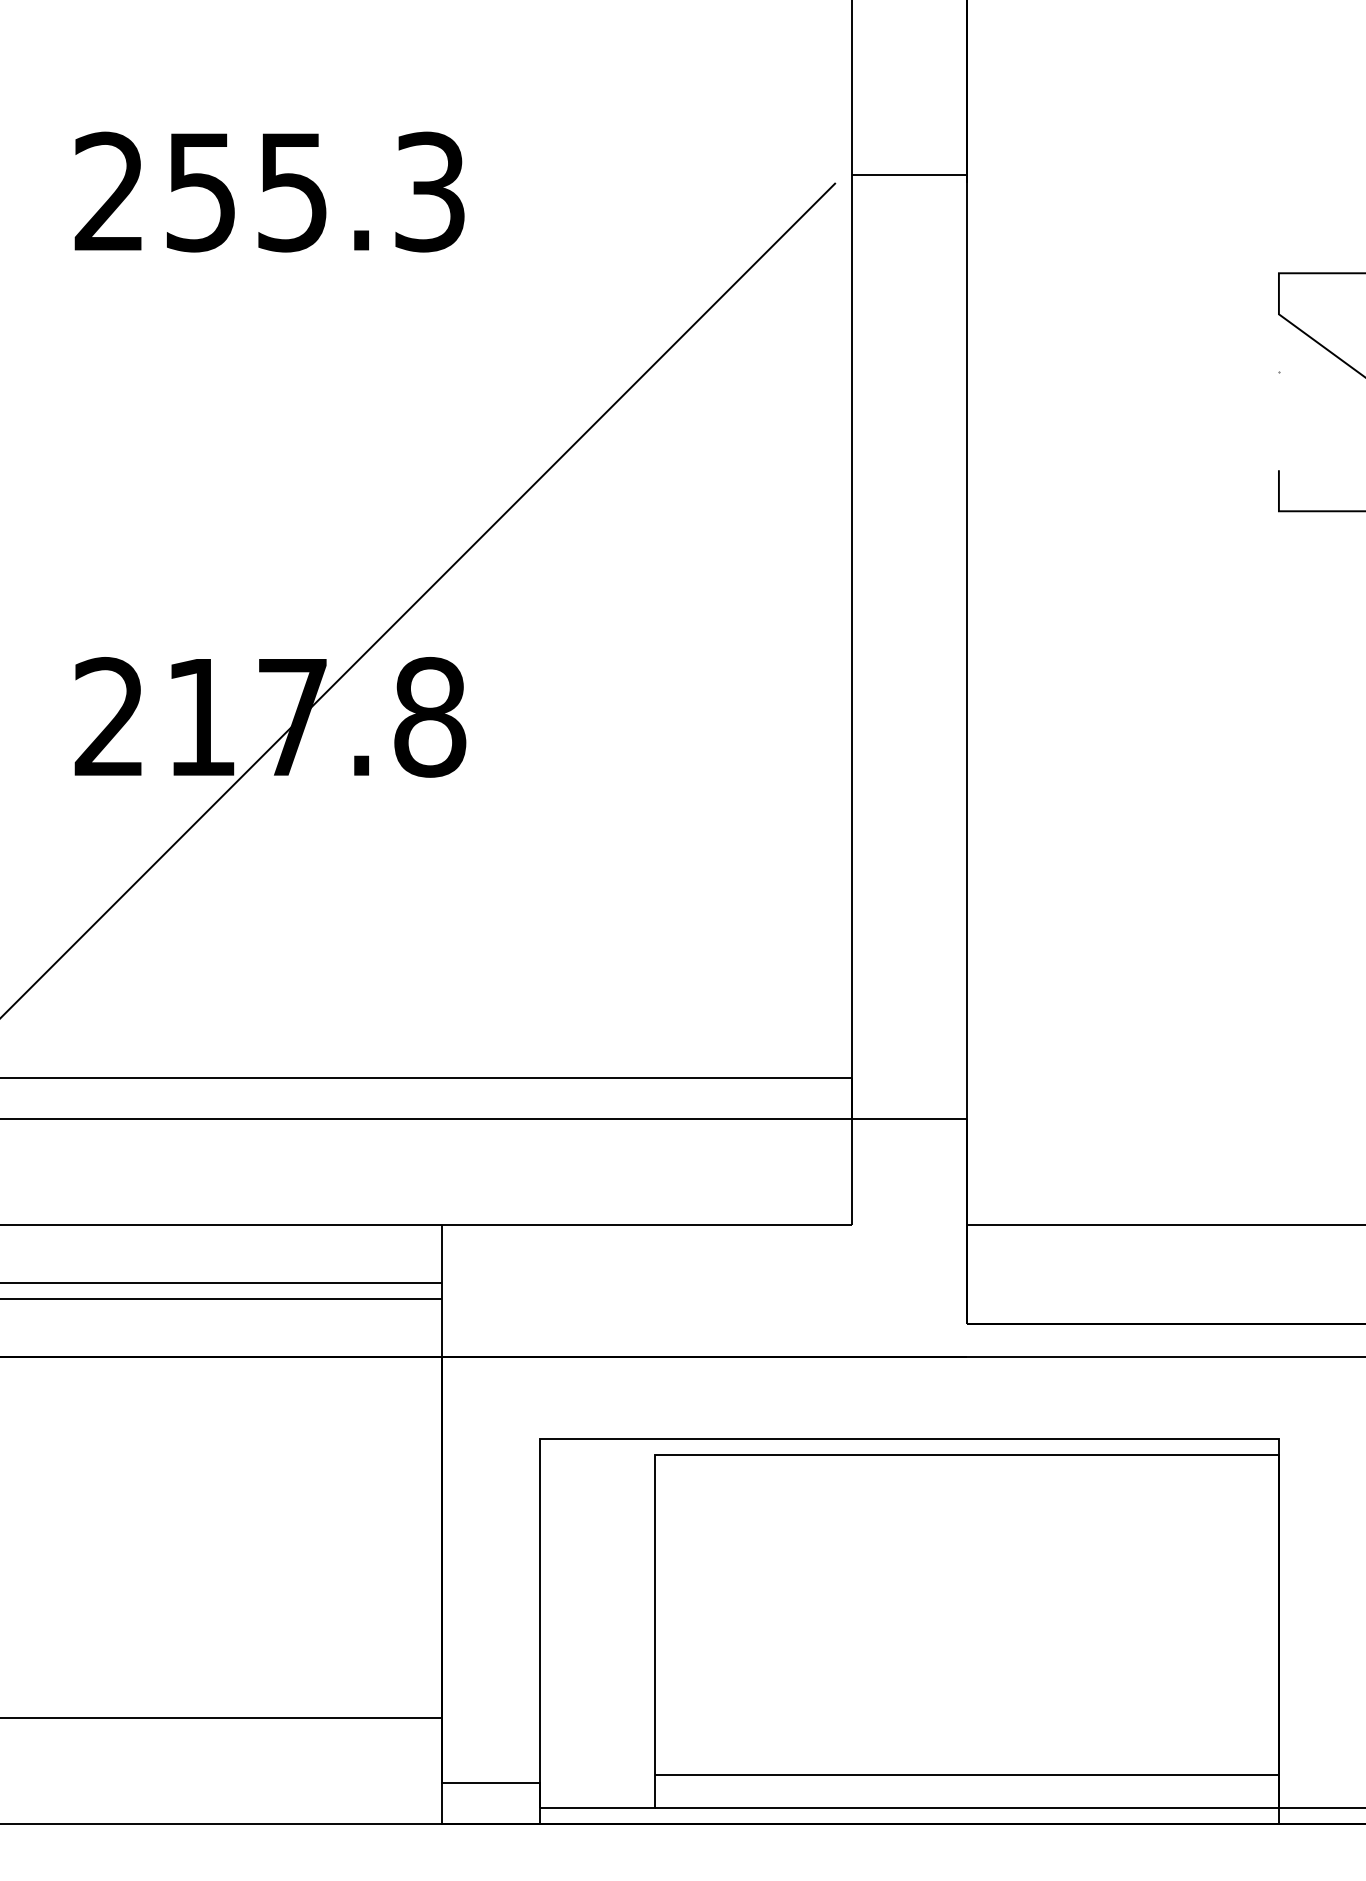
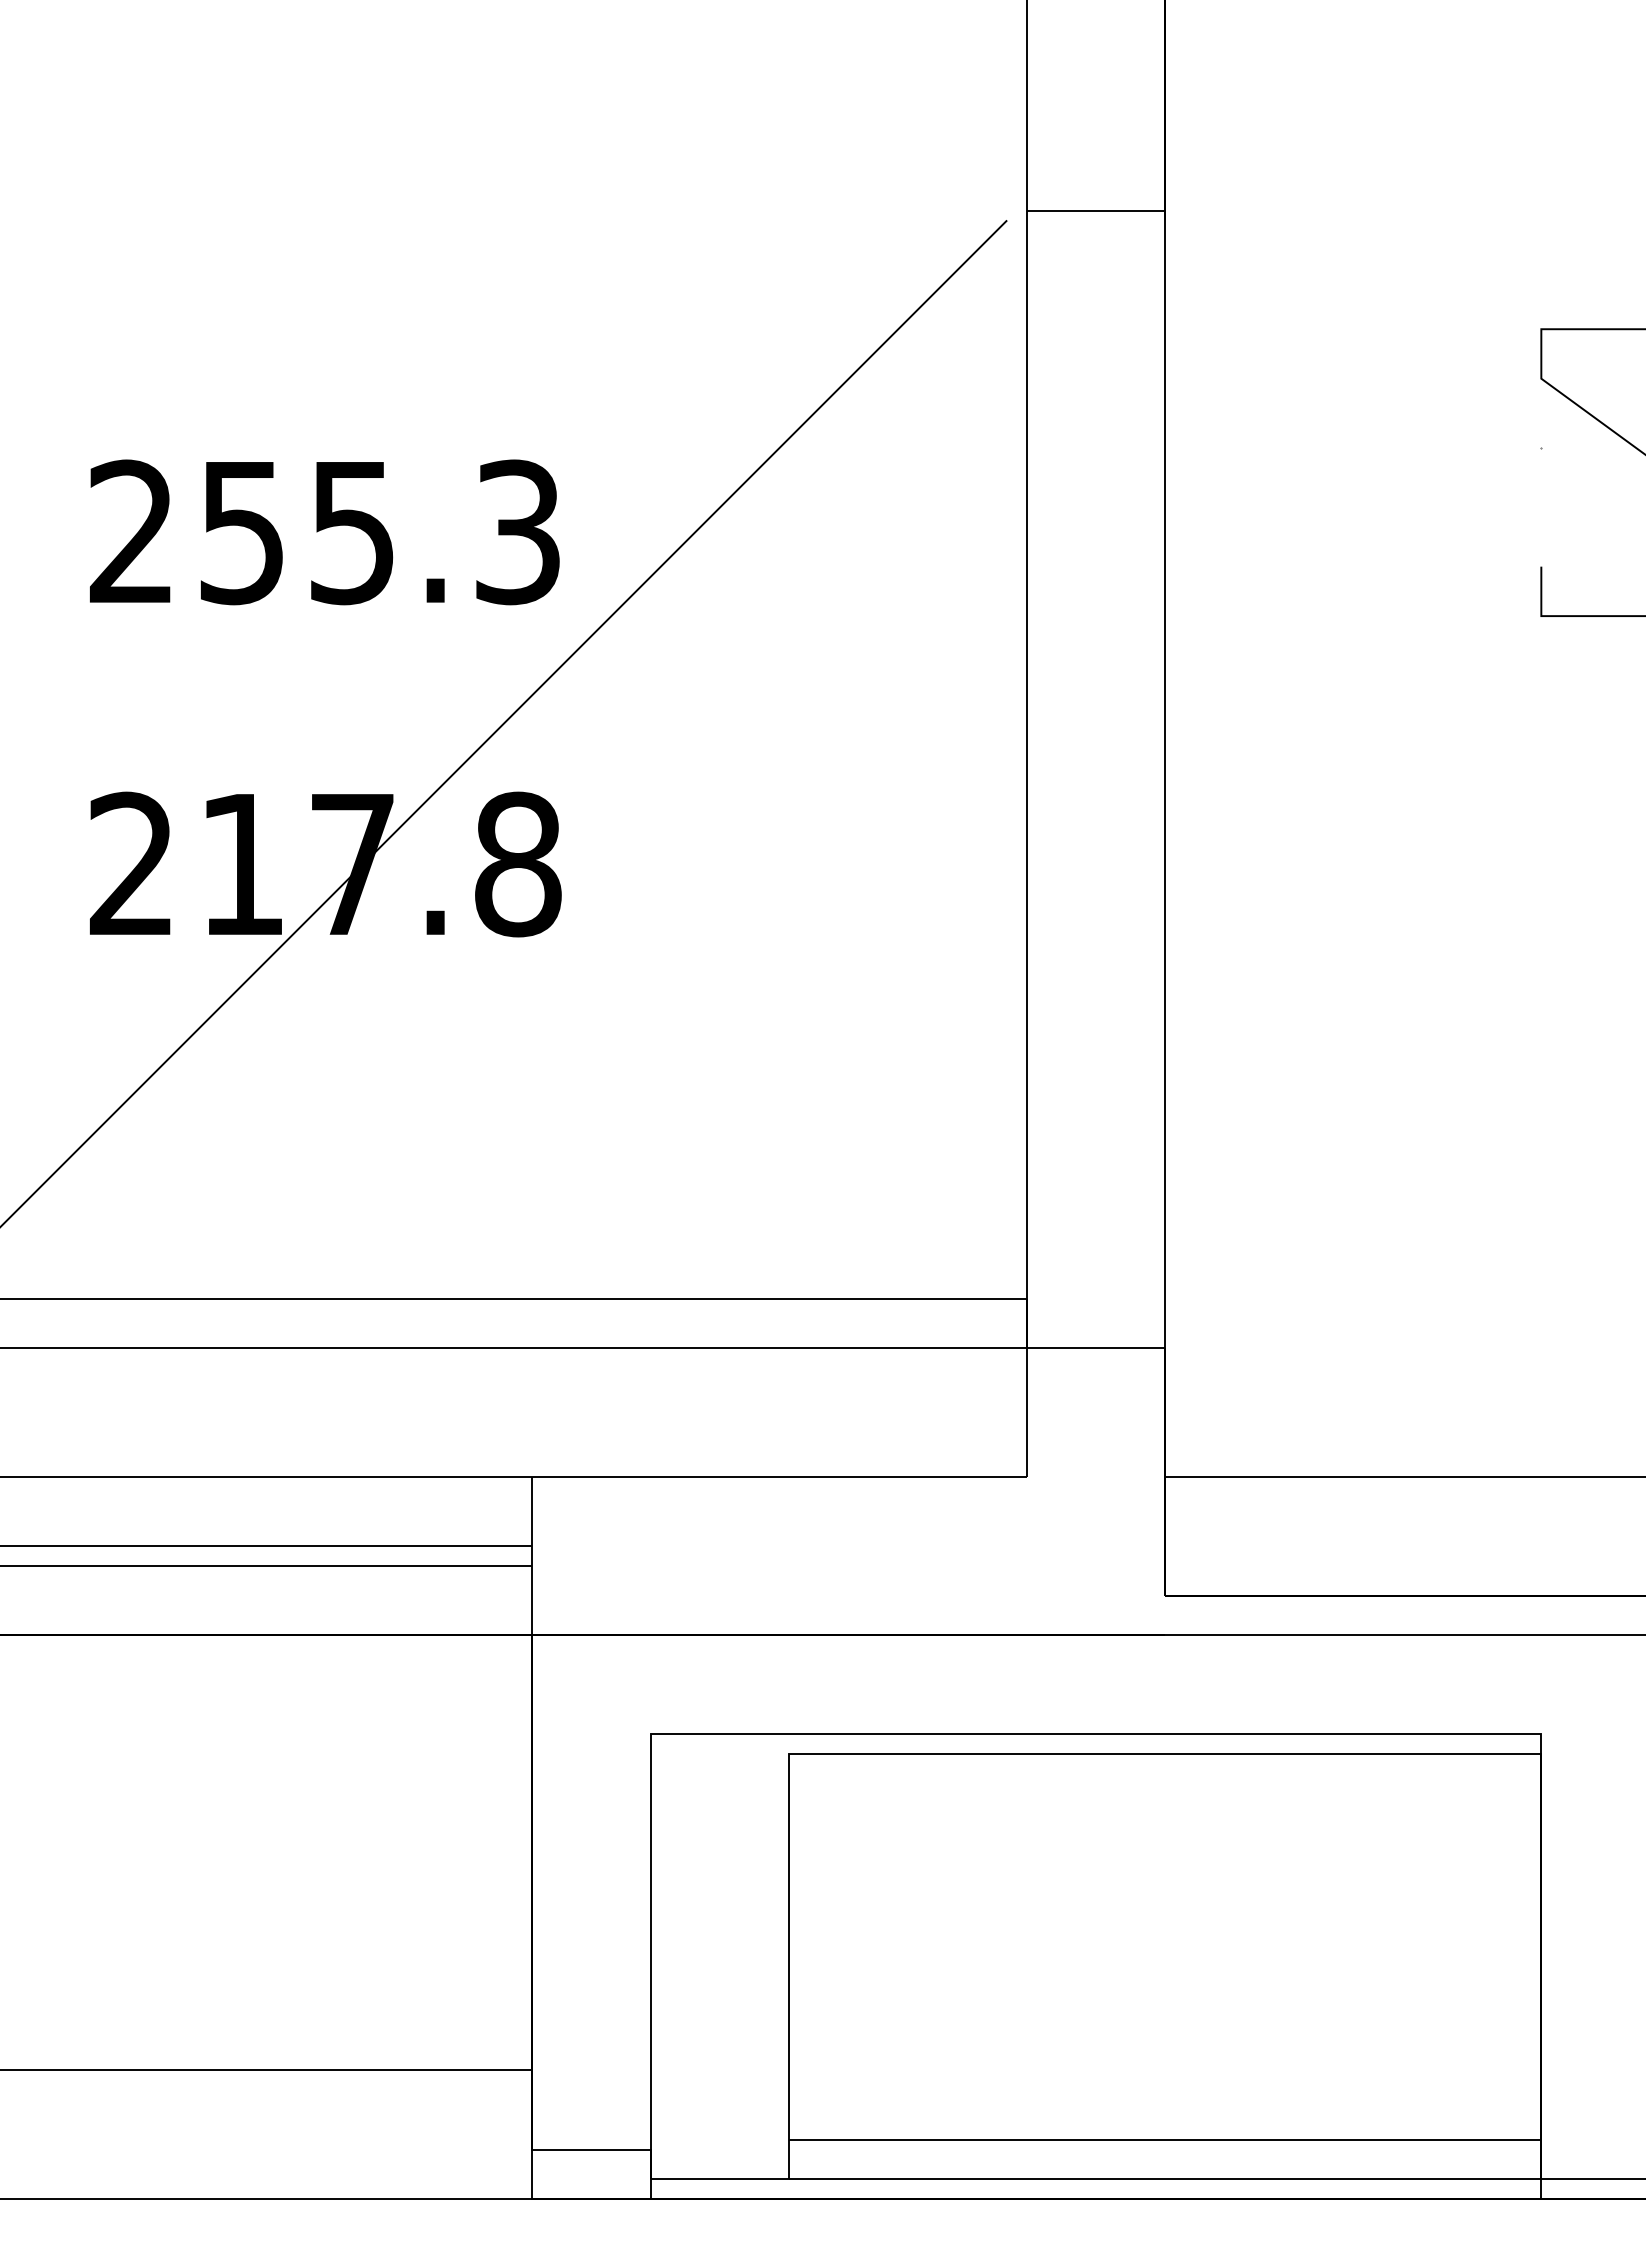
text: (269, 192) -> (324, 532), moved

